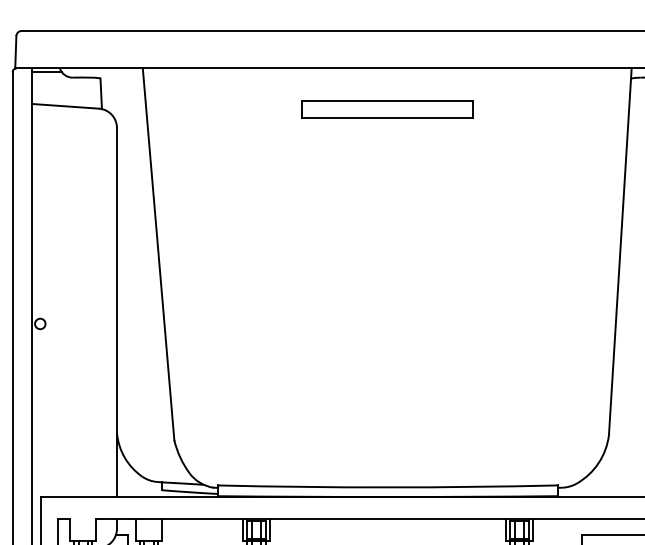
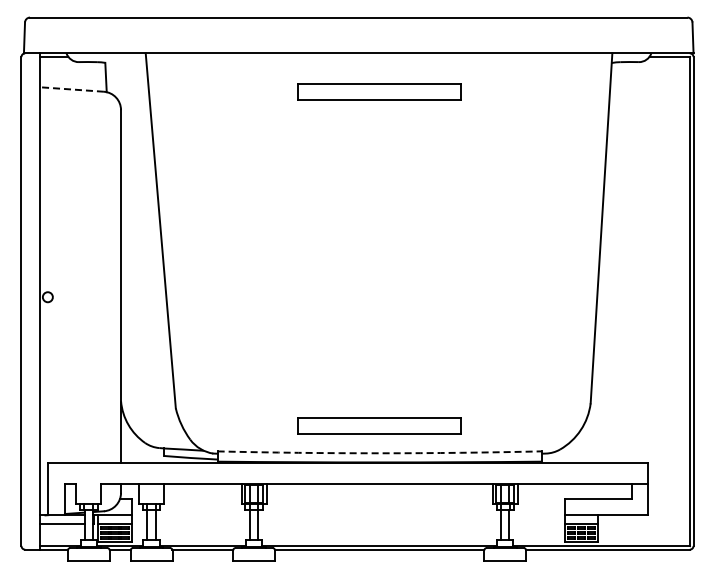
line: (65, 106) -> (71, 89), solid -> dashed
part: (387, 458) -> (379, 425), added
arc: (387, 487) -> (379, 453), solid -> dashed

